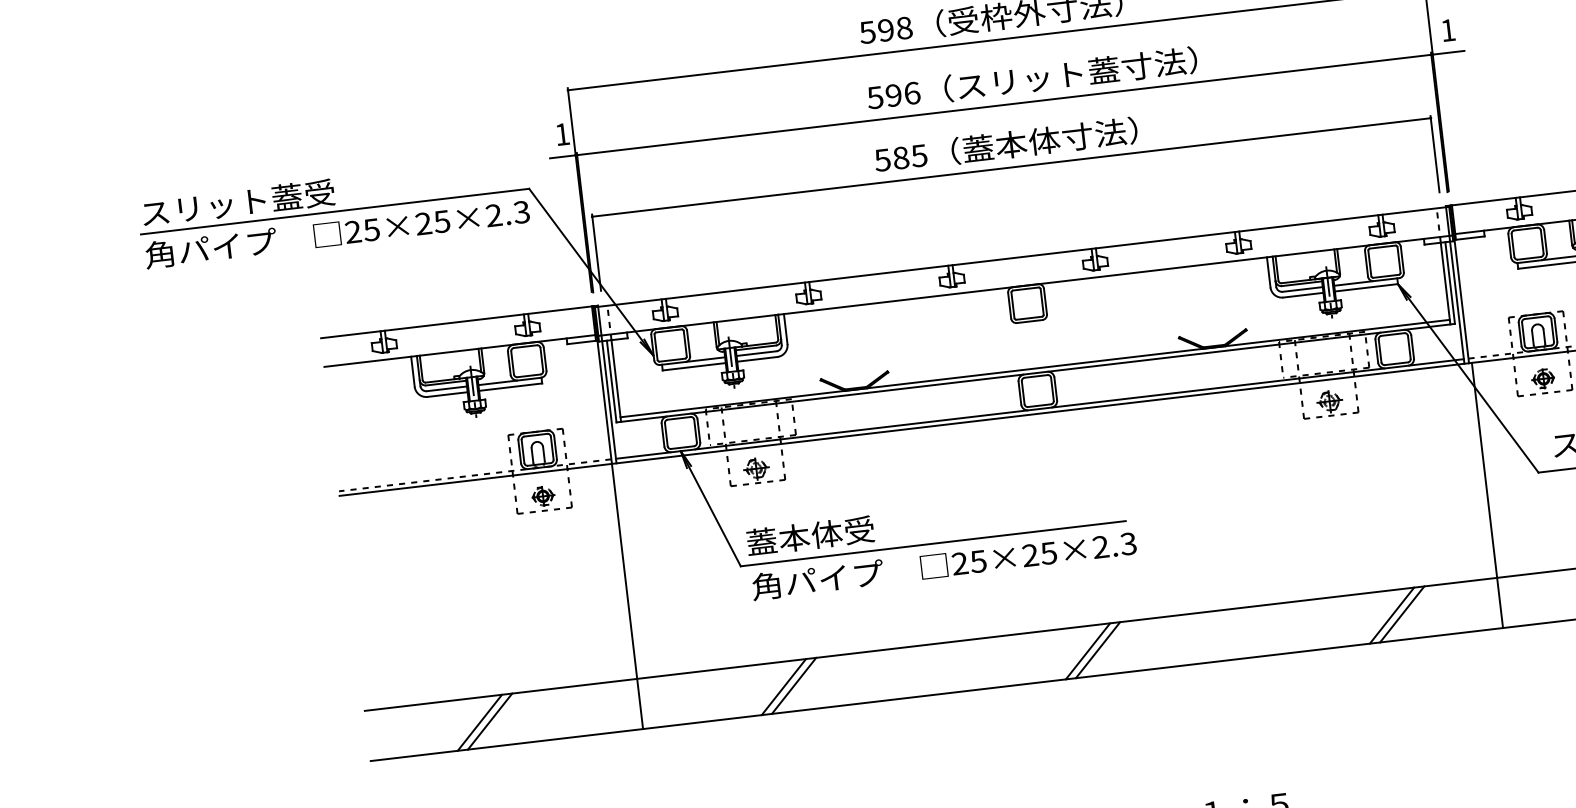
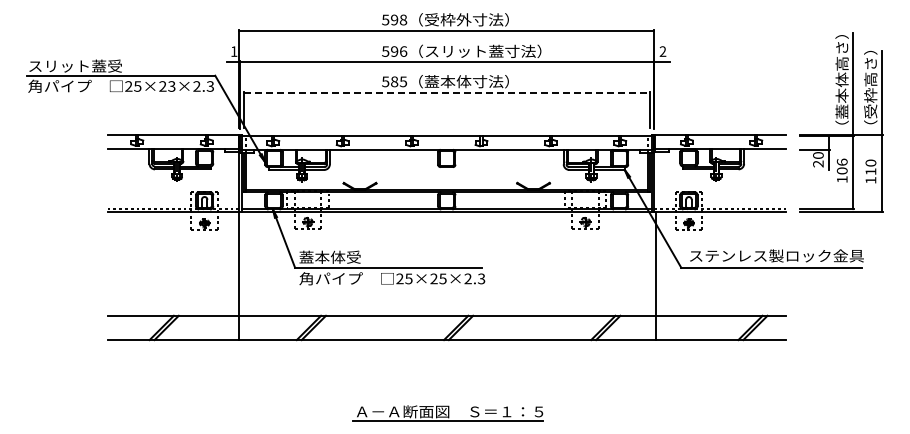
text: (1447, 30) -> (662, 51), 1 -> 2
line: (1010, 167) -> (446, 92), solid -> dashed
text: (441, 219) -> (171, 85), 25×25×2.3 -> 25×23×2.3

